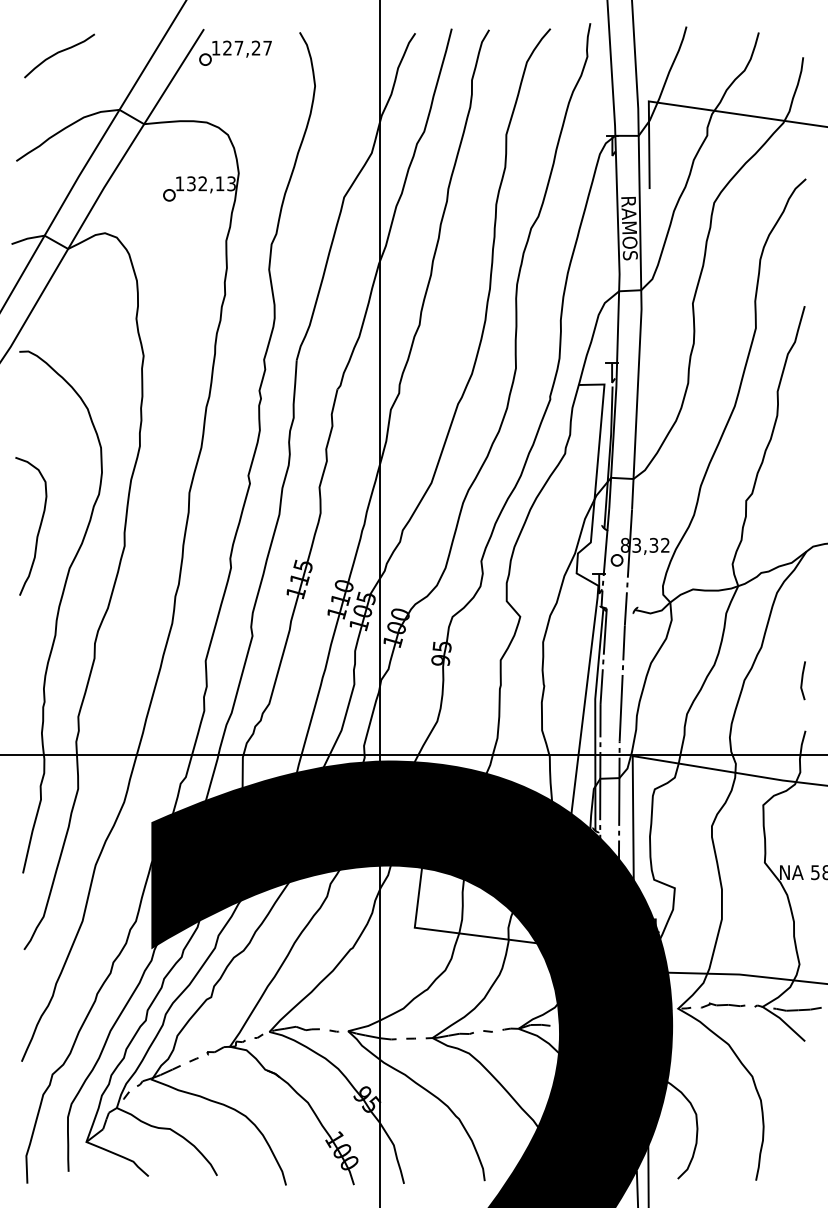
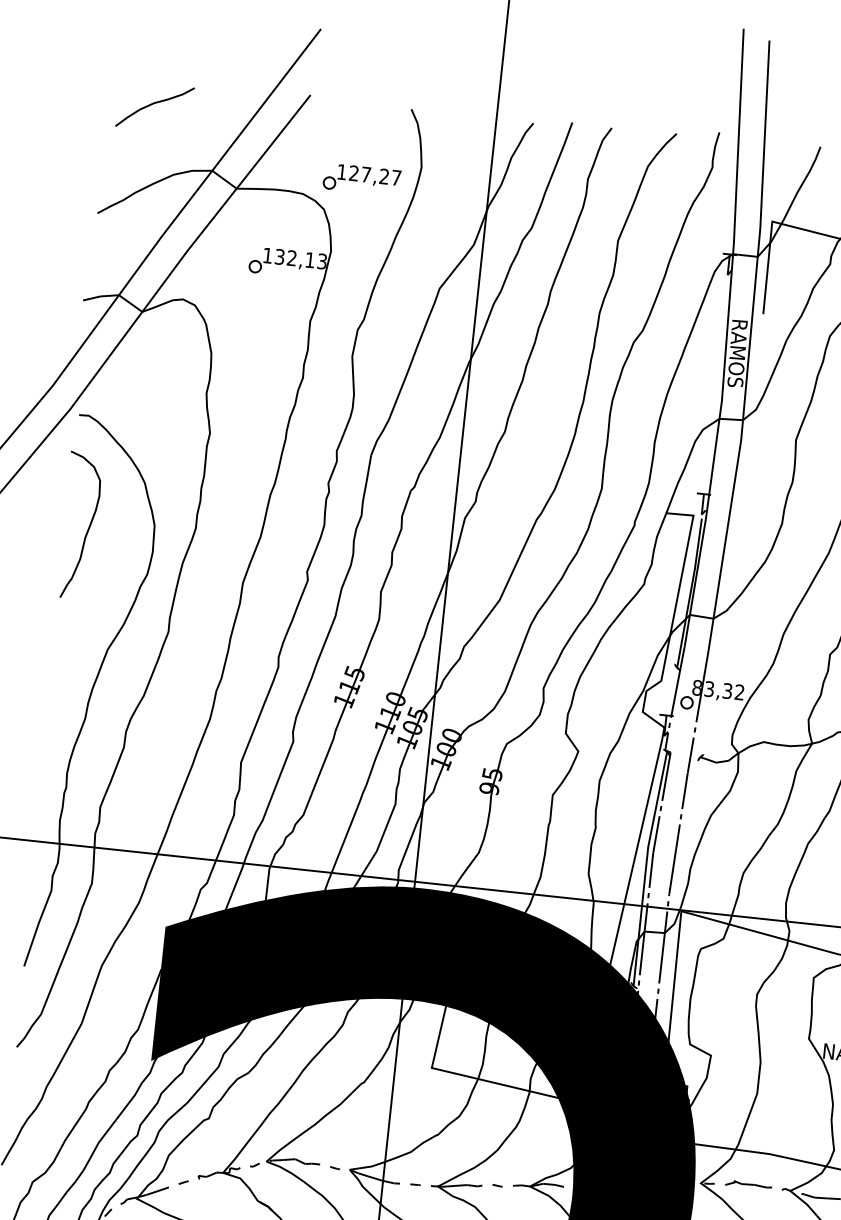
part: (235, 52) -> (362, 178), moved
curve: (38, 528) -> (87, 528), moved

